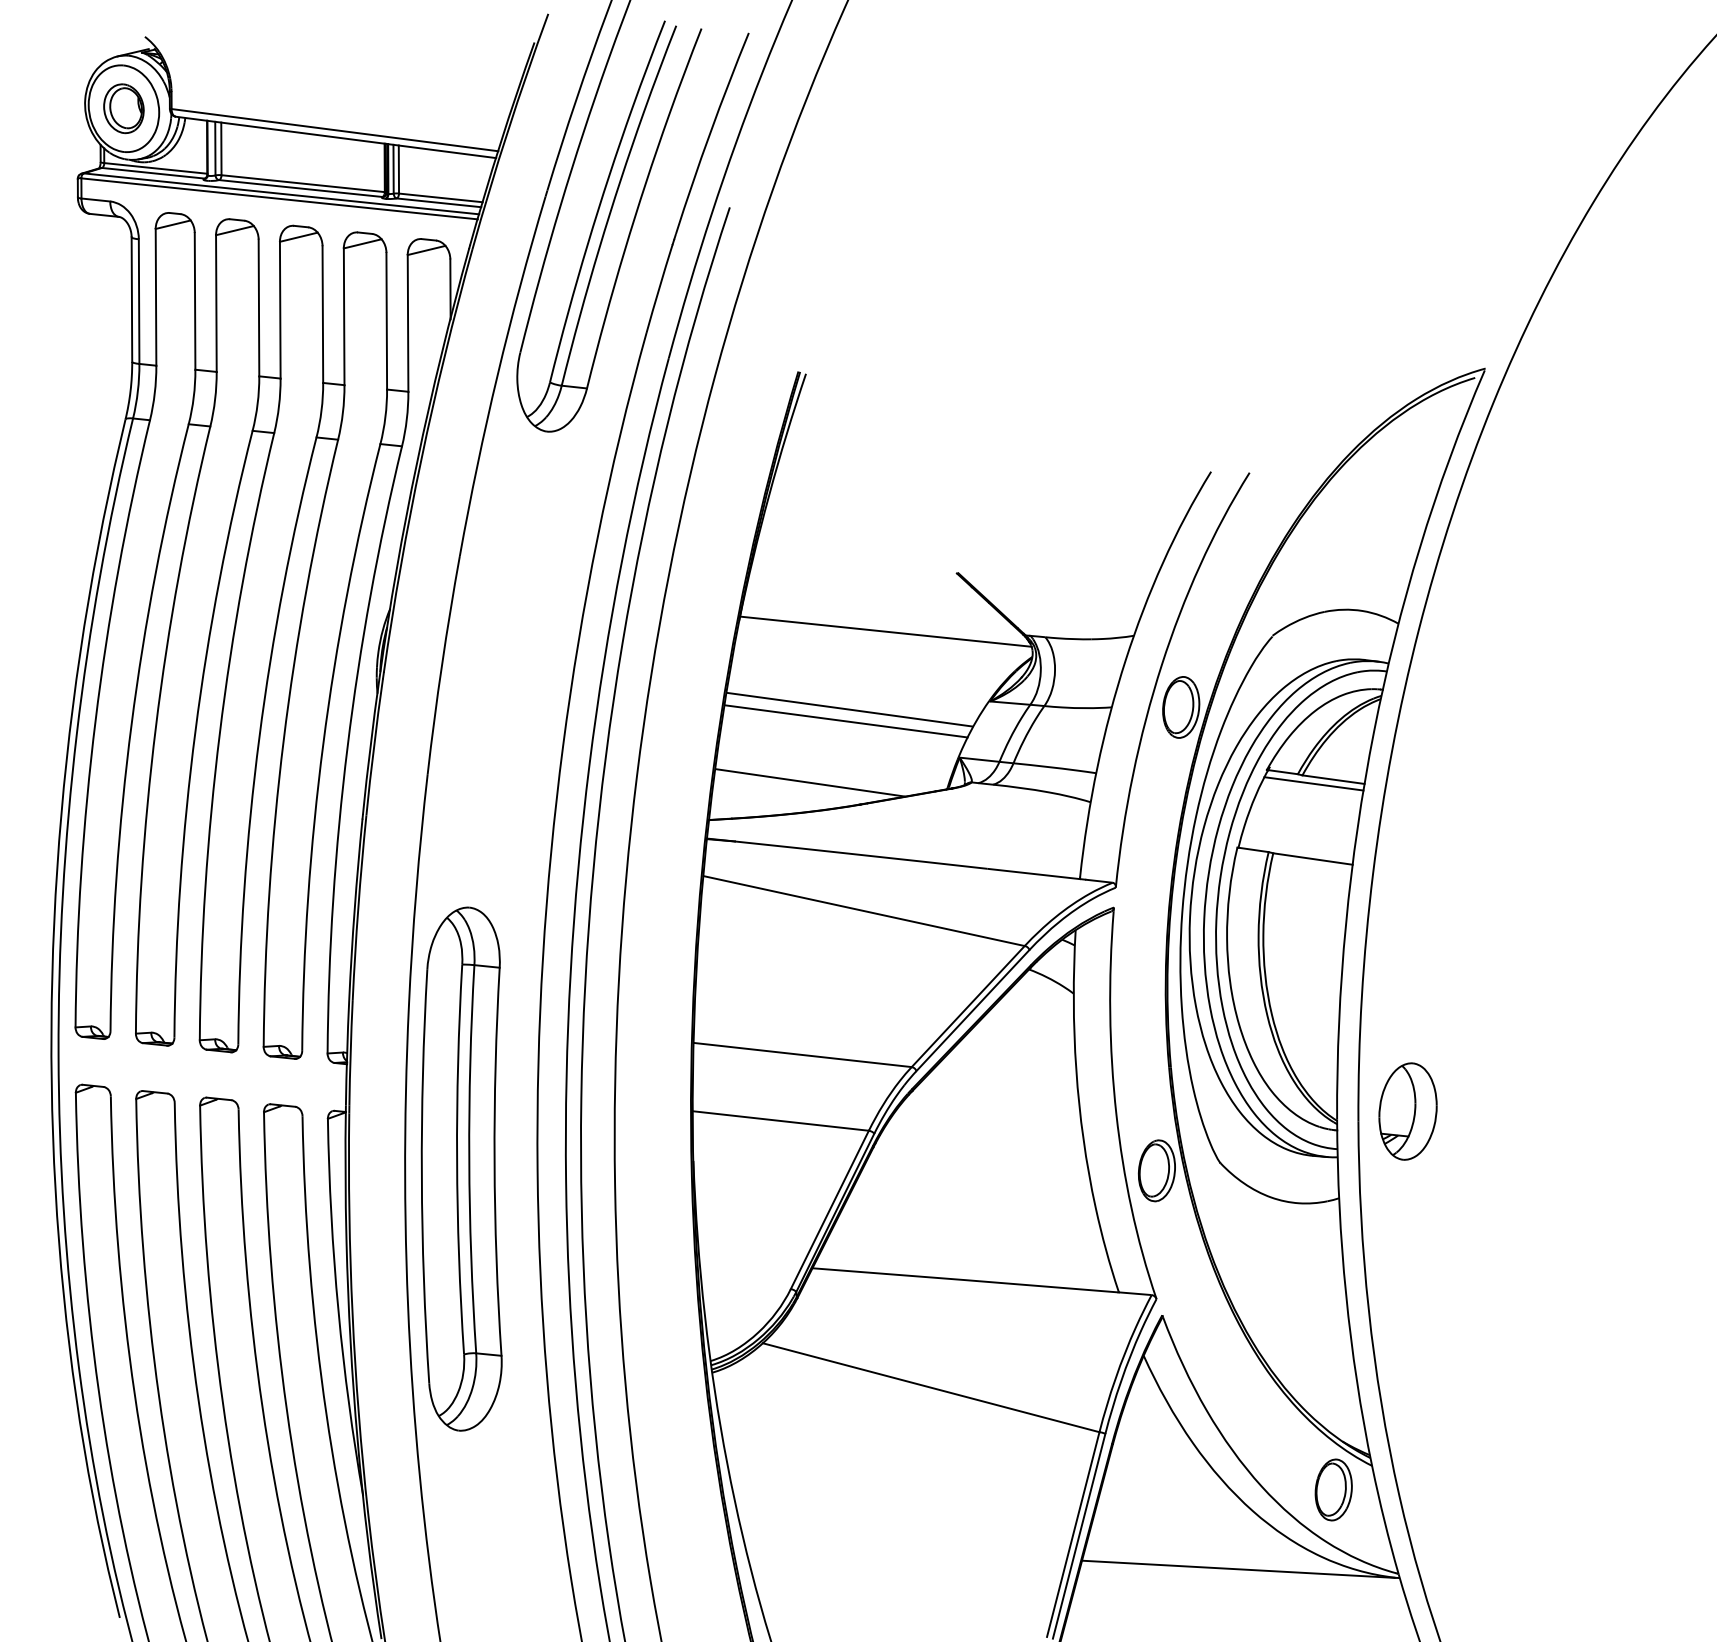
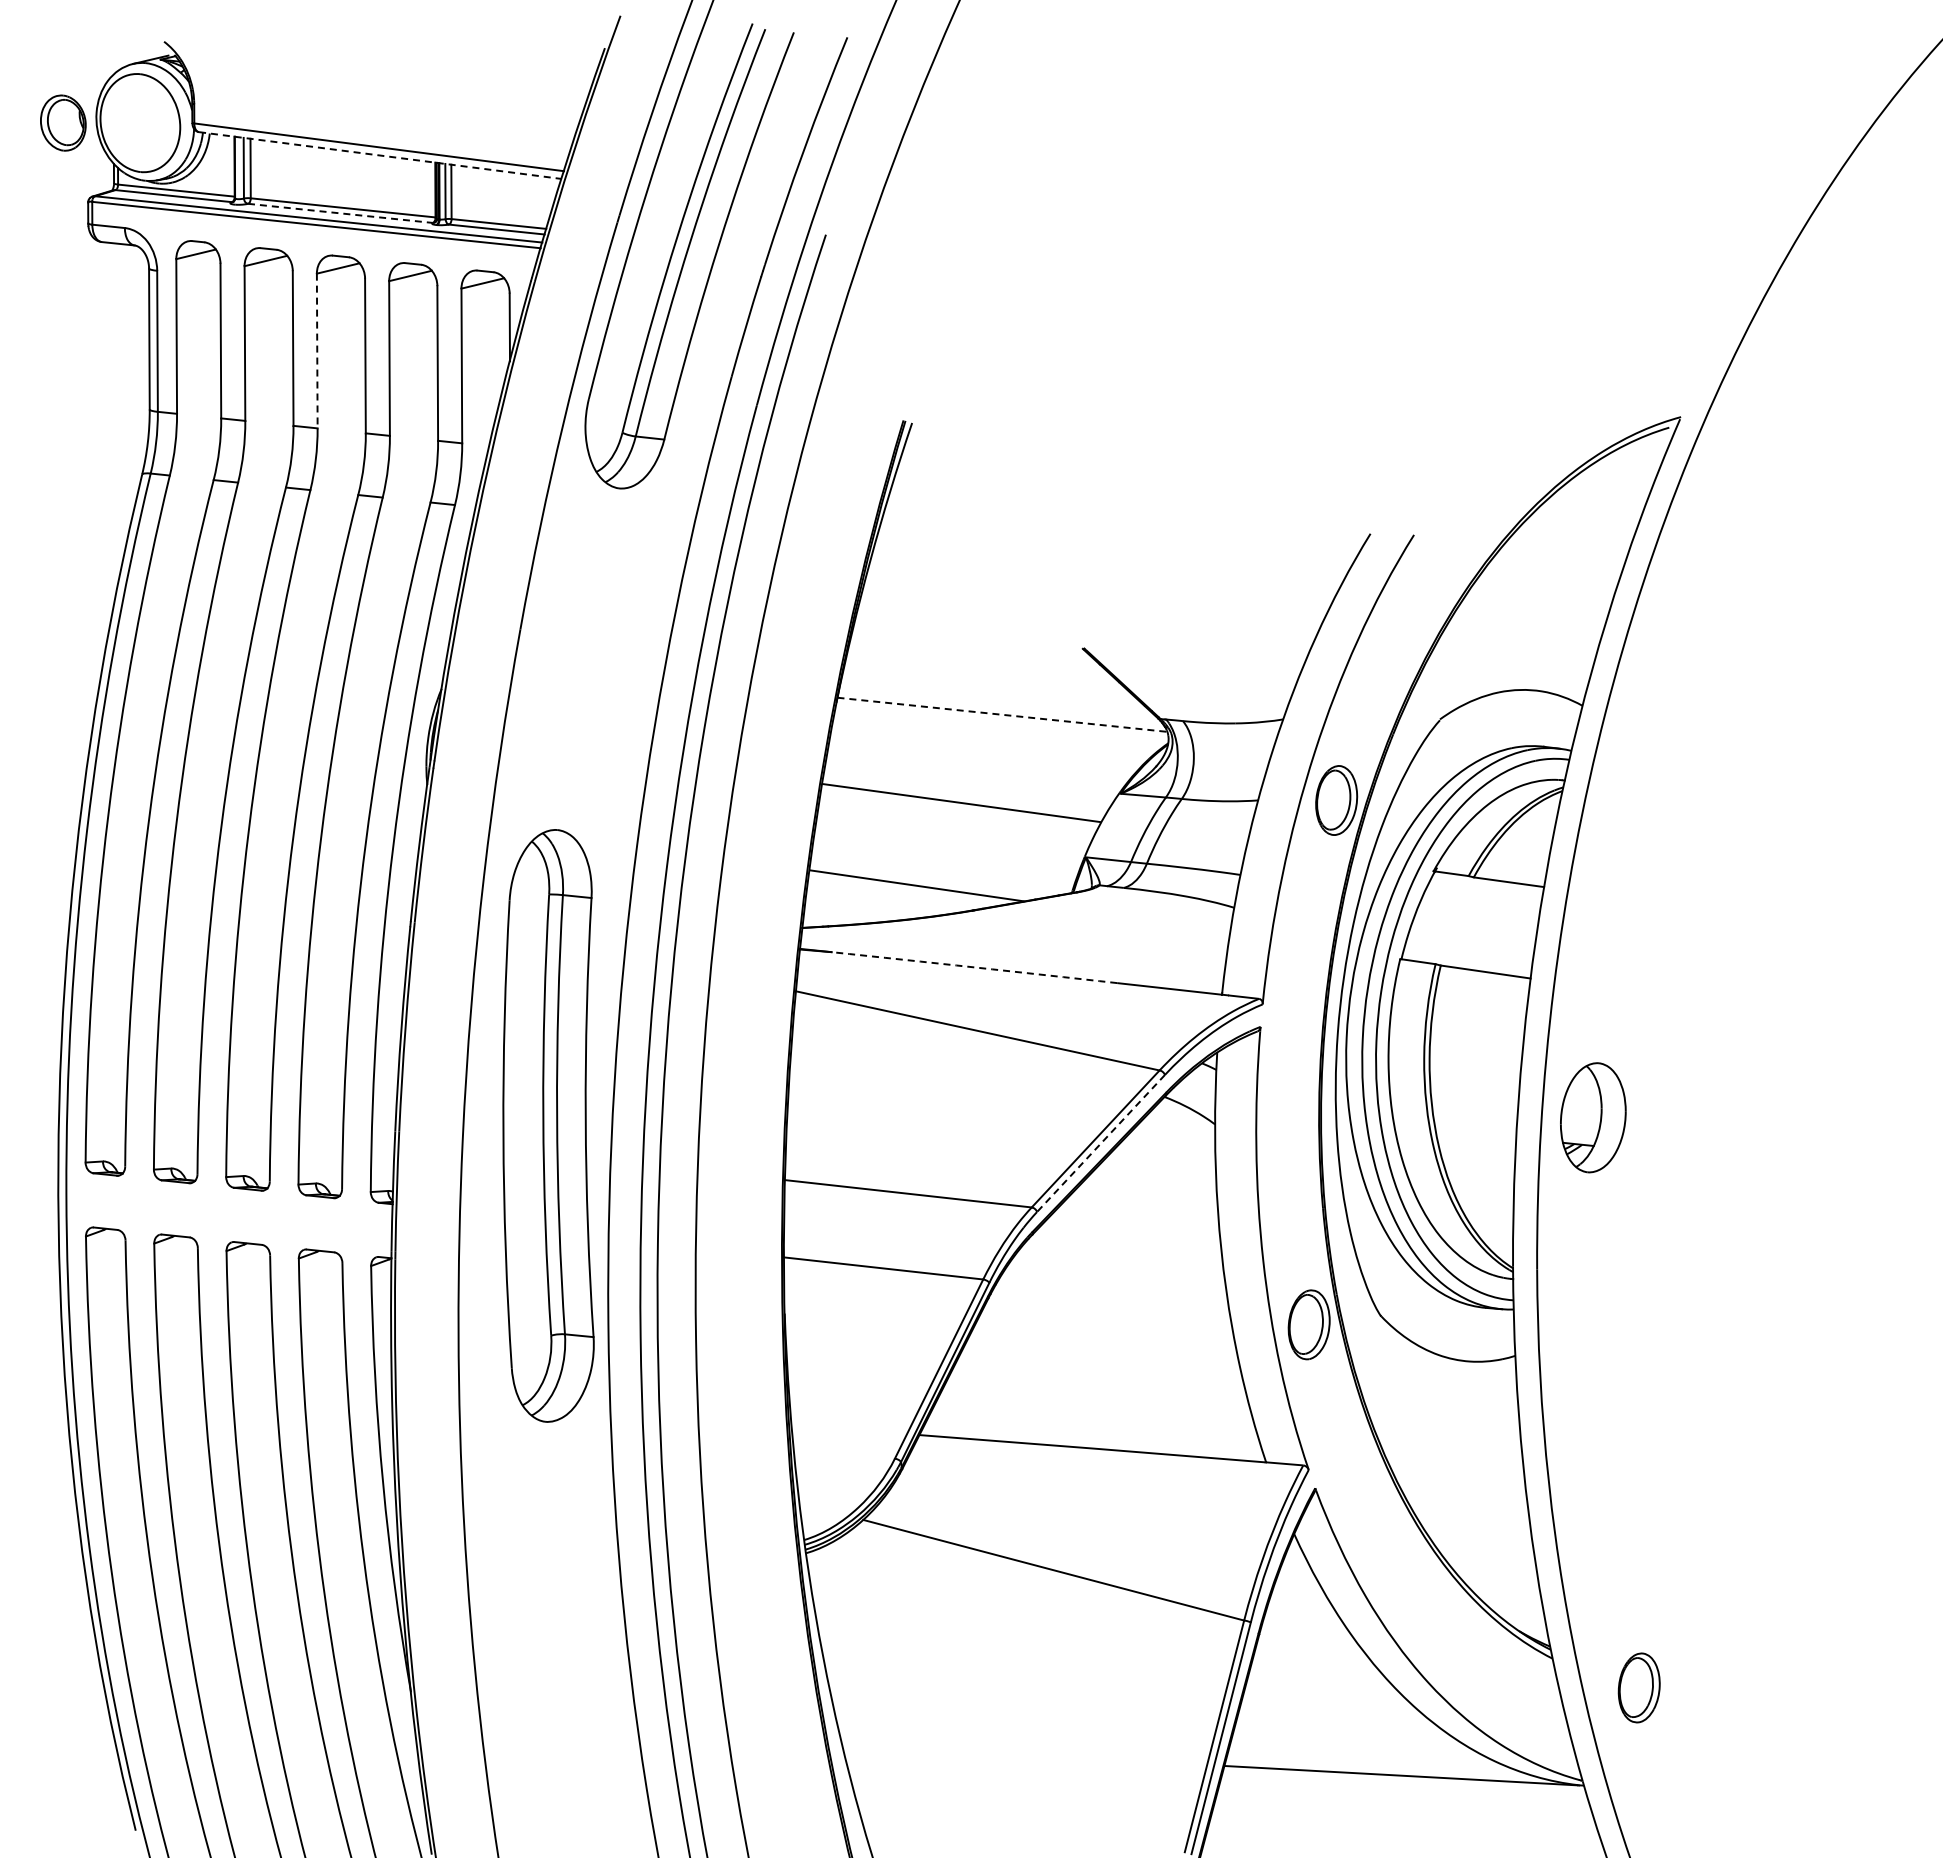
part: (124, 108) -> (63, 122), moved
line: (336, 137) -> (380, 155), solid -> dashed
line: (300, 188) -> (340, 213), solid -> dashed
line: (280, 310) -> (317, 351), solid -> dashed
line: (885, 631) -> (1002, 714), solid -> dashed
line: (846, 721) -> (957, 816), removed
line: (1313, 783) -> (1486, 886), removed
arc: (861, 855) -> (974, 967), solid -> dashed
line: (973, 1010) -> (1101, 1143), solid -> dashed
part: (1408, 1111) -> (1593, 1117), moved
part: (461, 1168) -> (548, 1125), moved
part: (1333, 1489) -> (1638, 1687), moved

